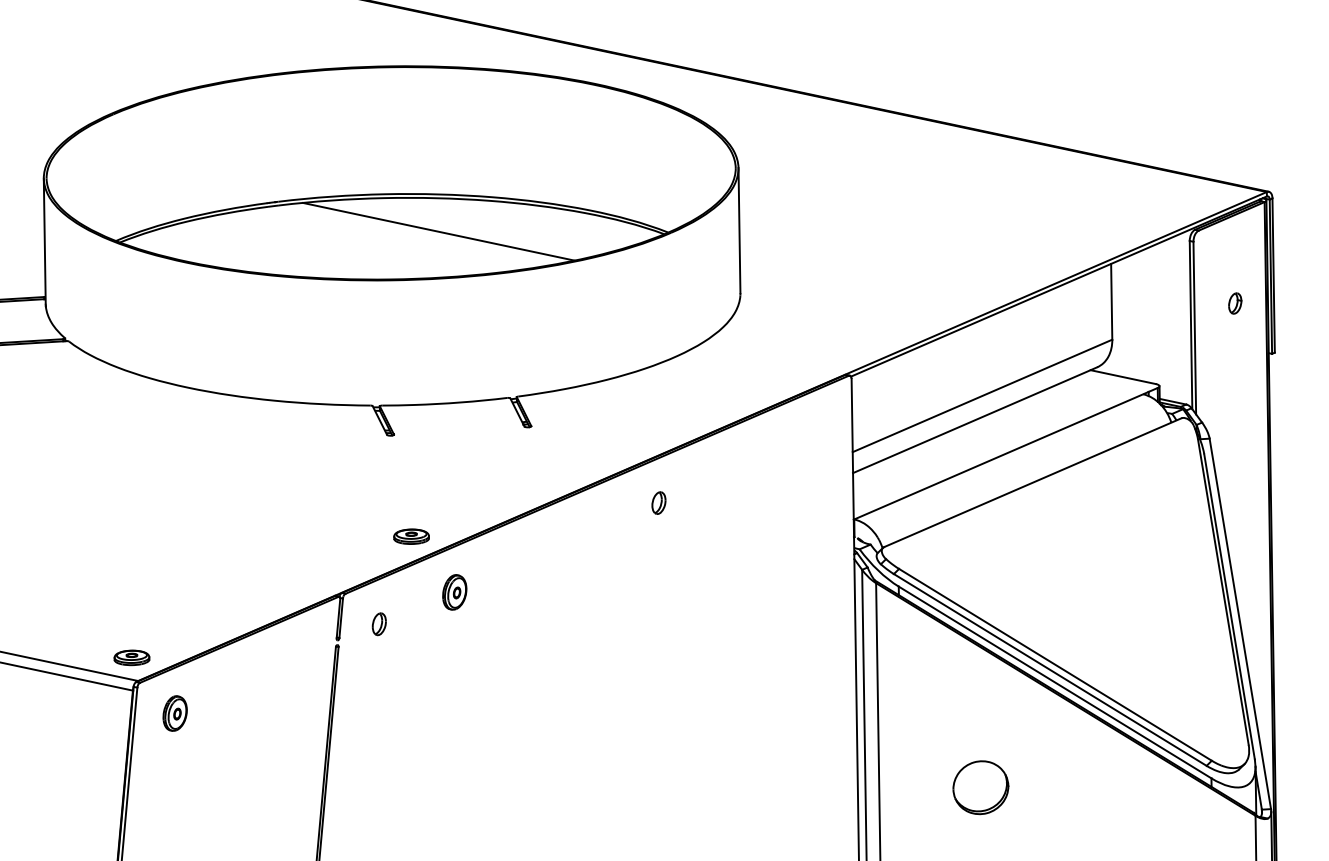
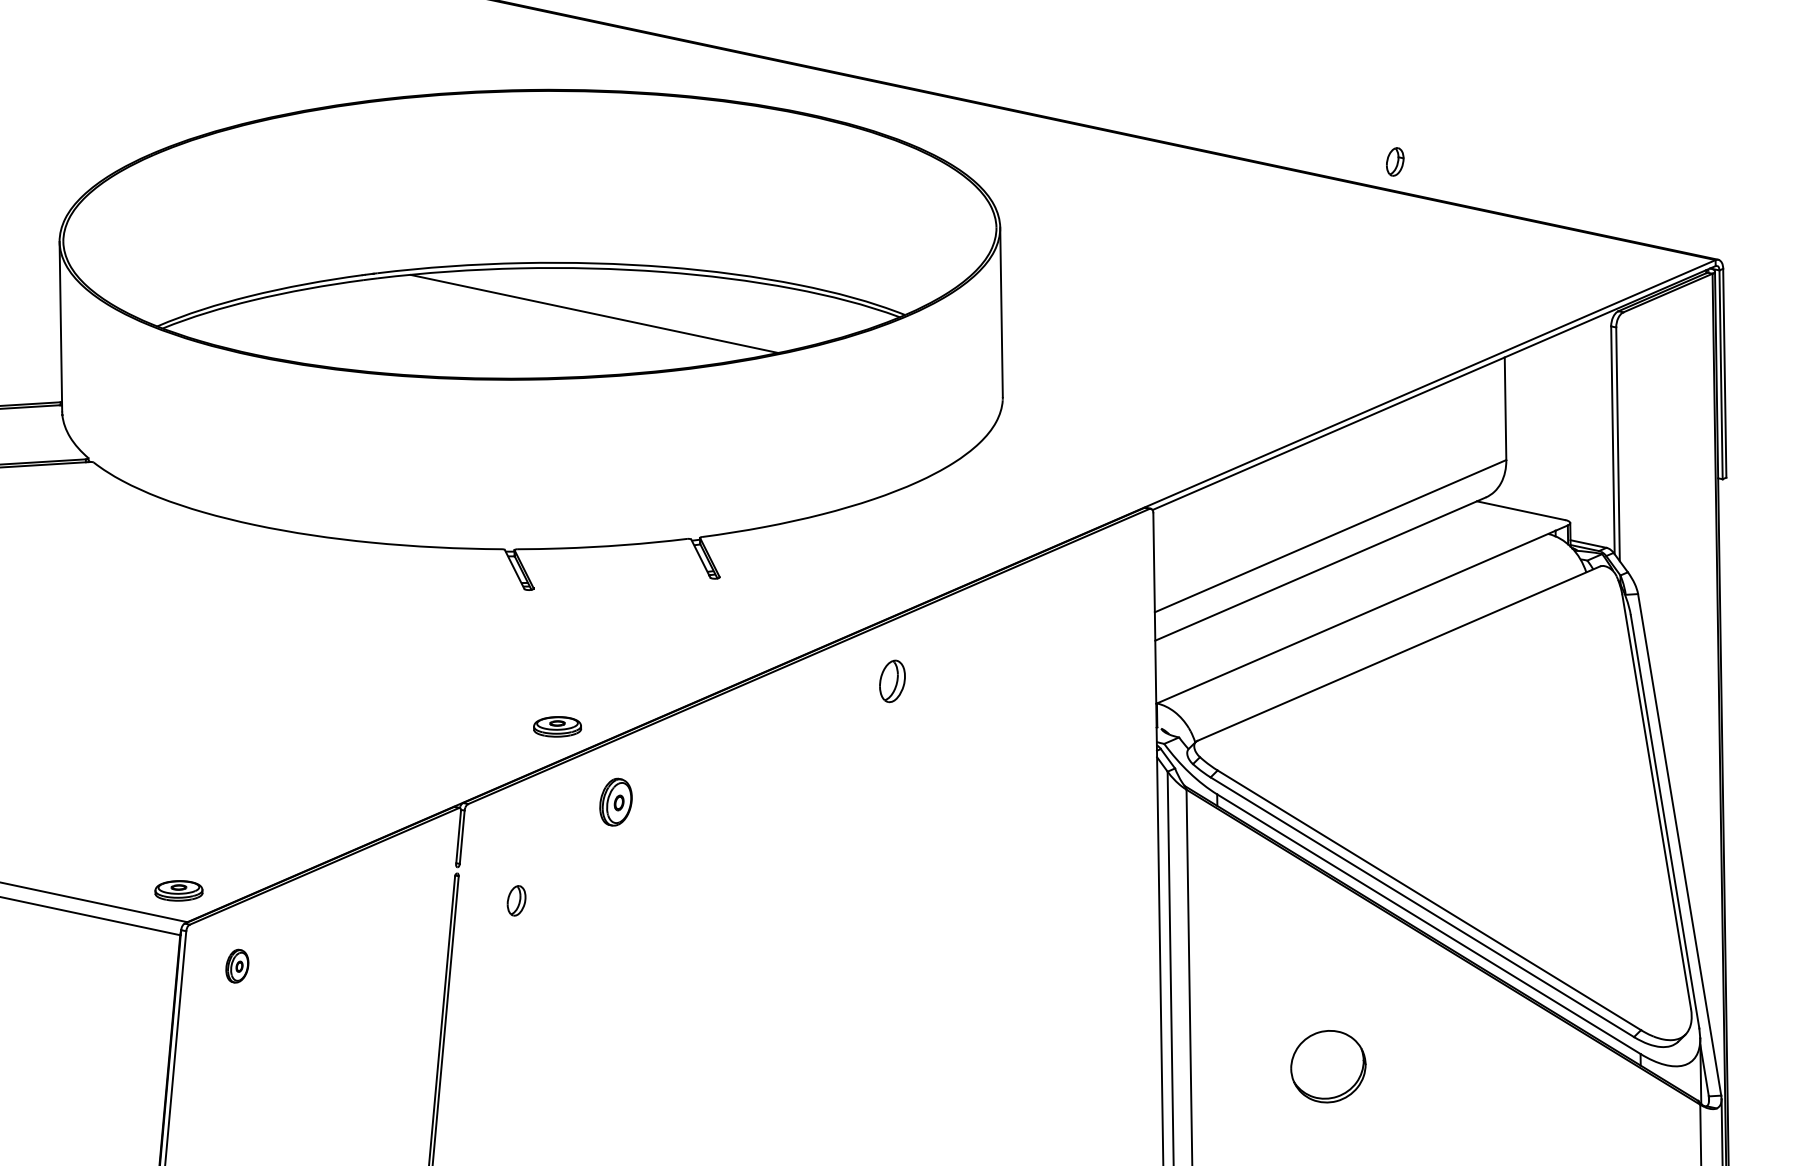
part: (1235, 303) -> (1395, 161), moved
part: (658, 502) -> (891, 680), size x1.4
part: (378, 624) -> (515, 901), moved
part: (174, 713) -> (236, 966), size x0.7

